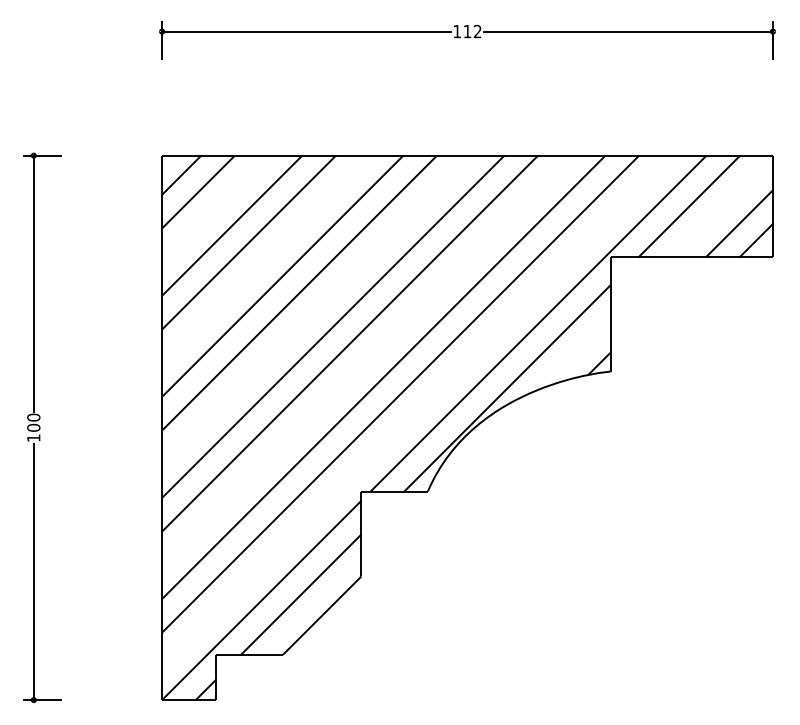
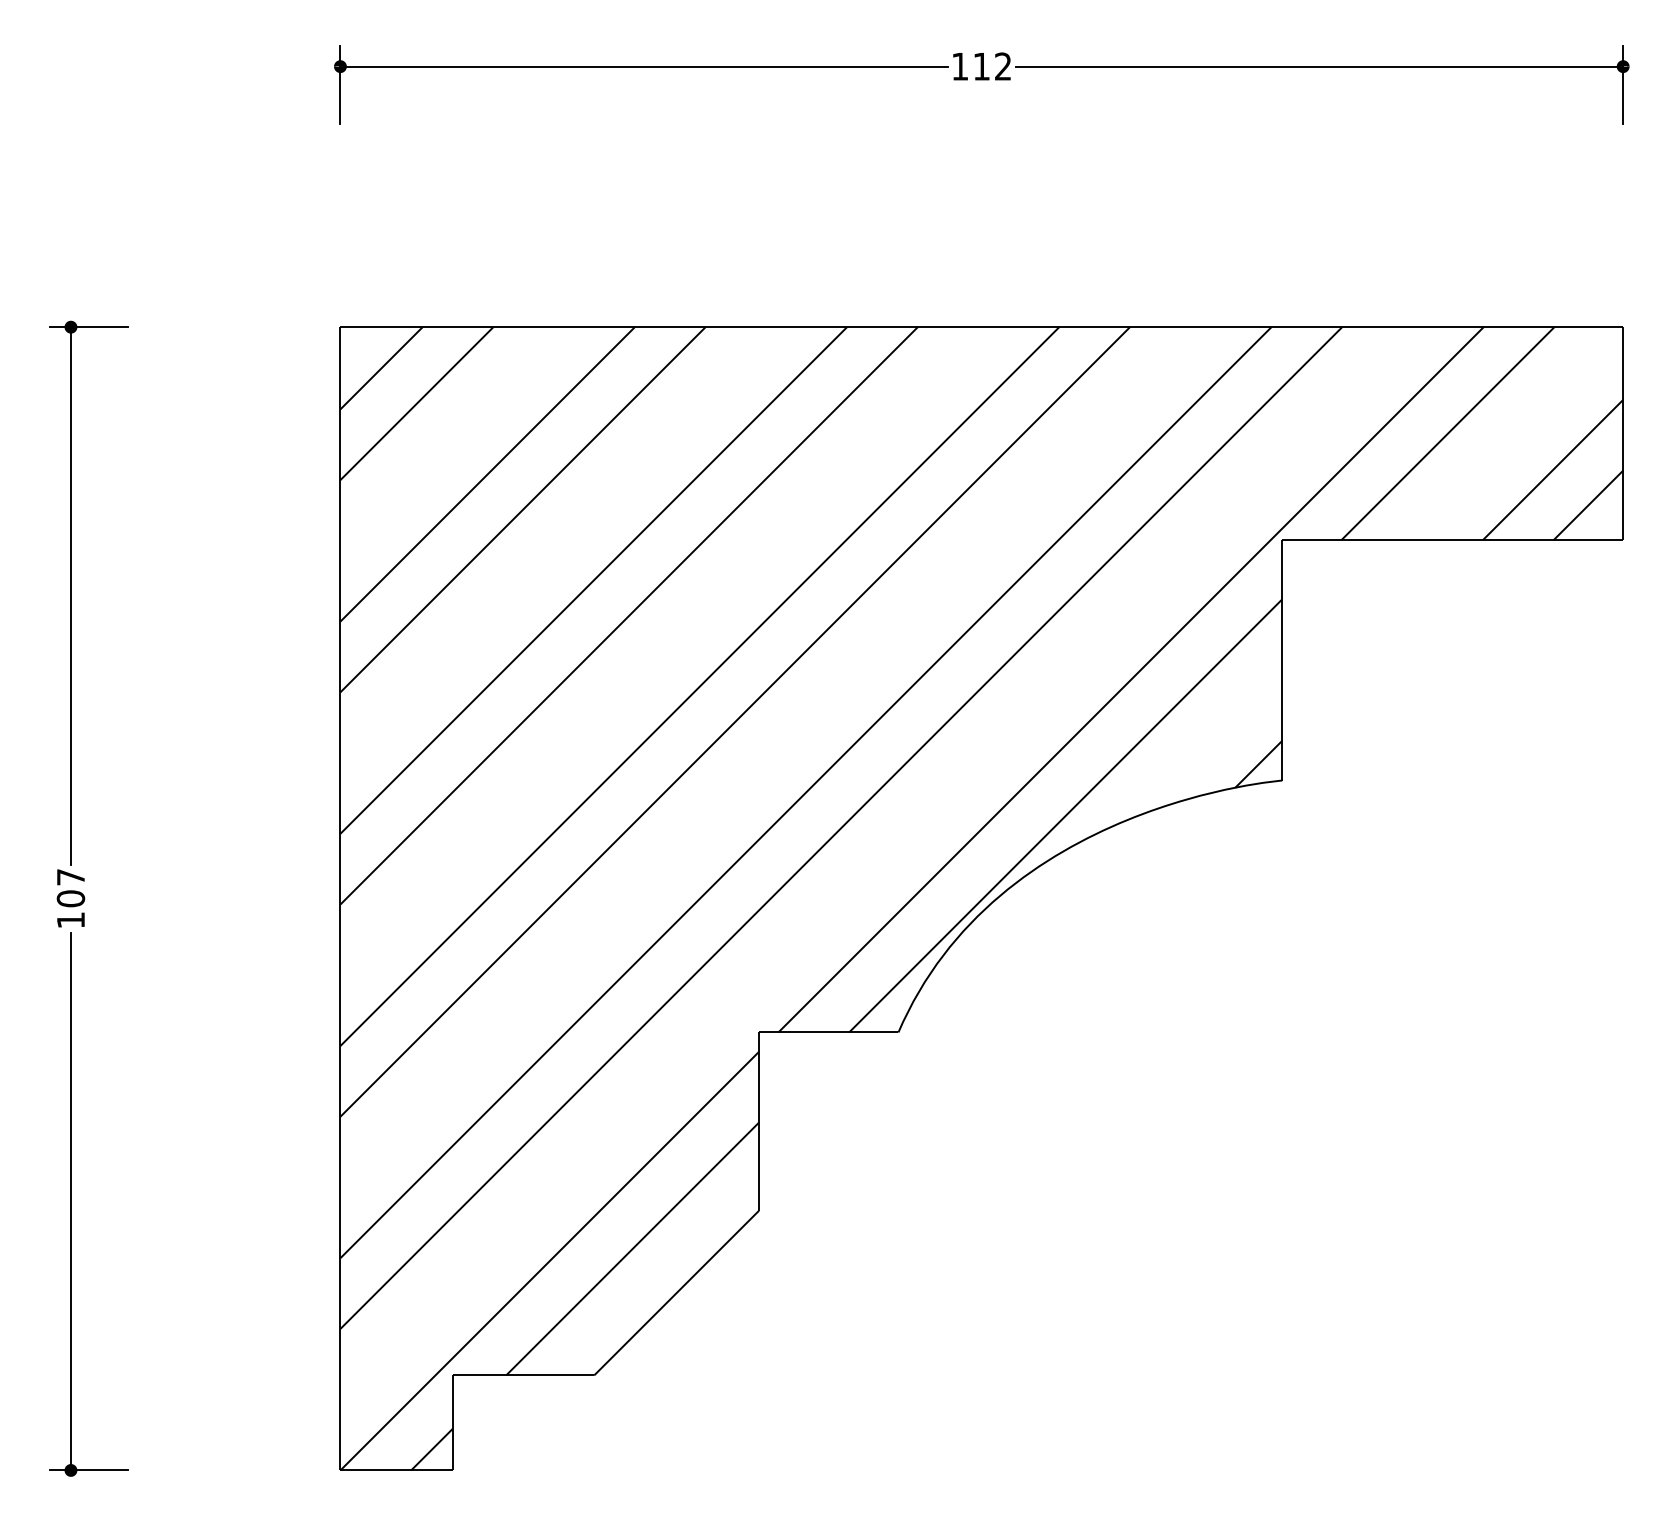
text: (33, 417) -> (70, 877), 100 -> 107

